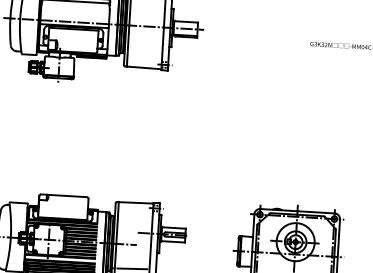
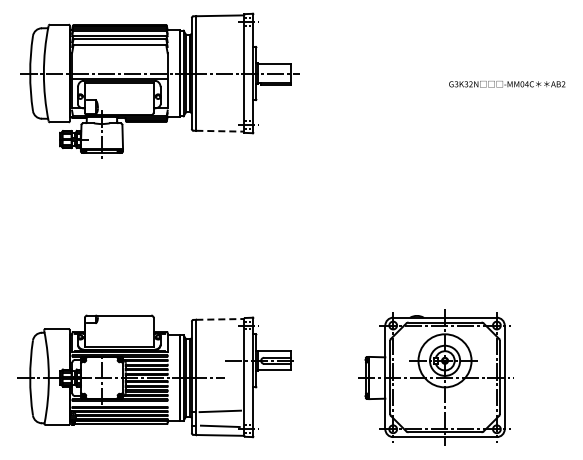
line: (144, 68) -> (220, 131), solid -> dashed
line: (136, 202) -> (220, 319), solid -> dashed

